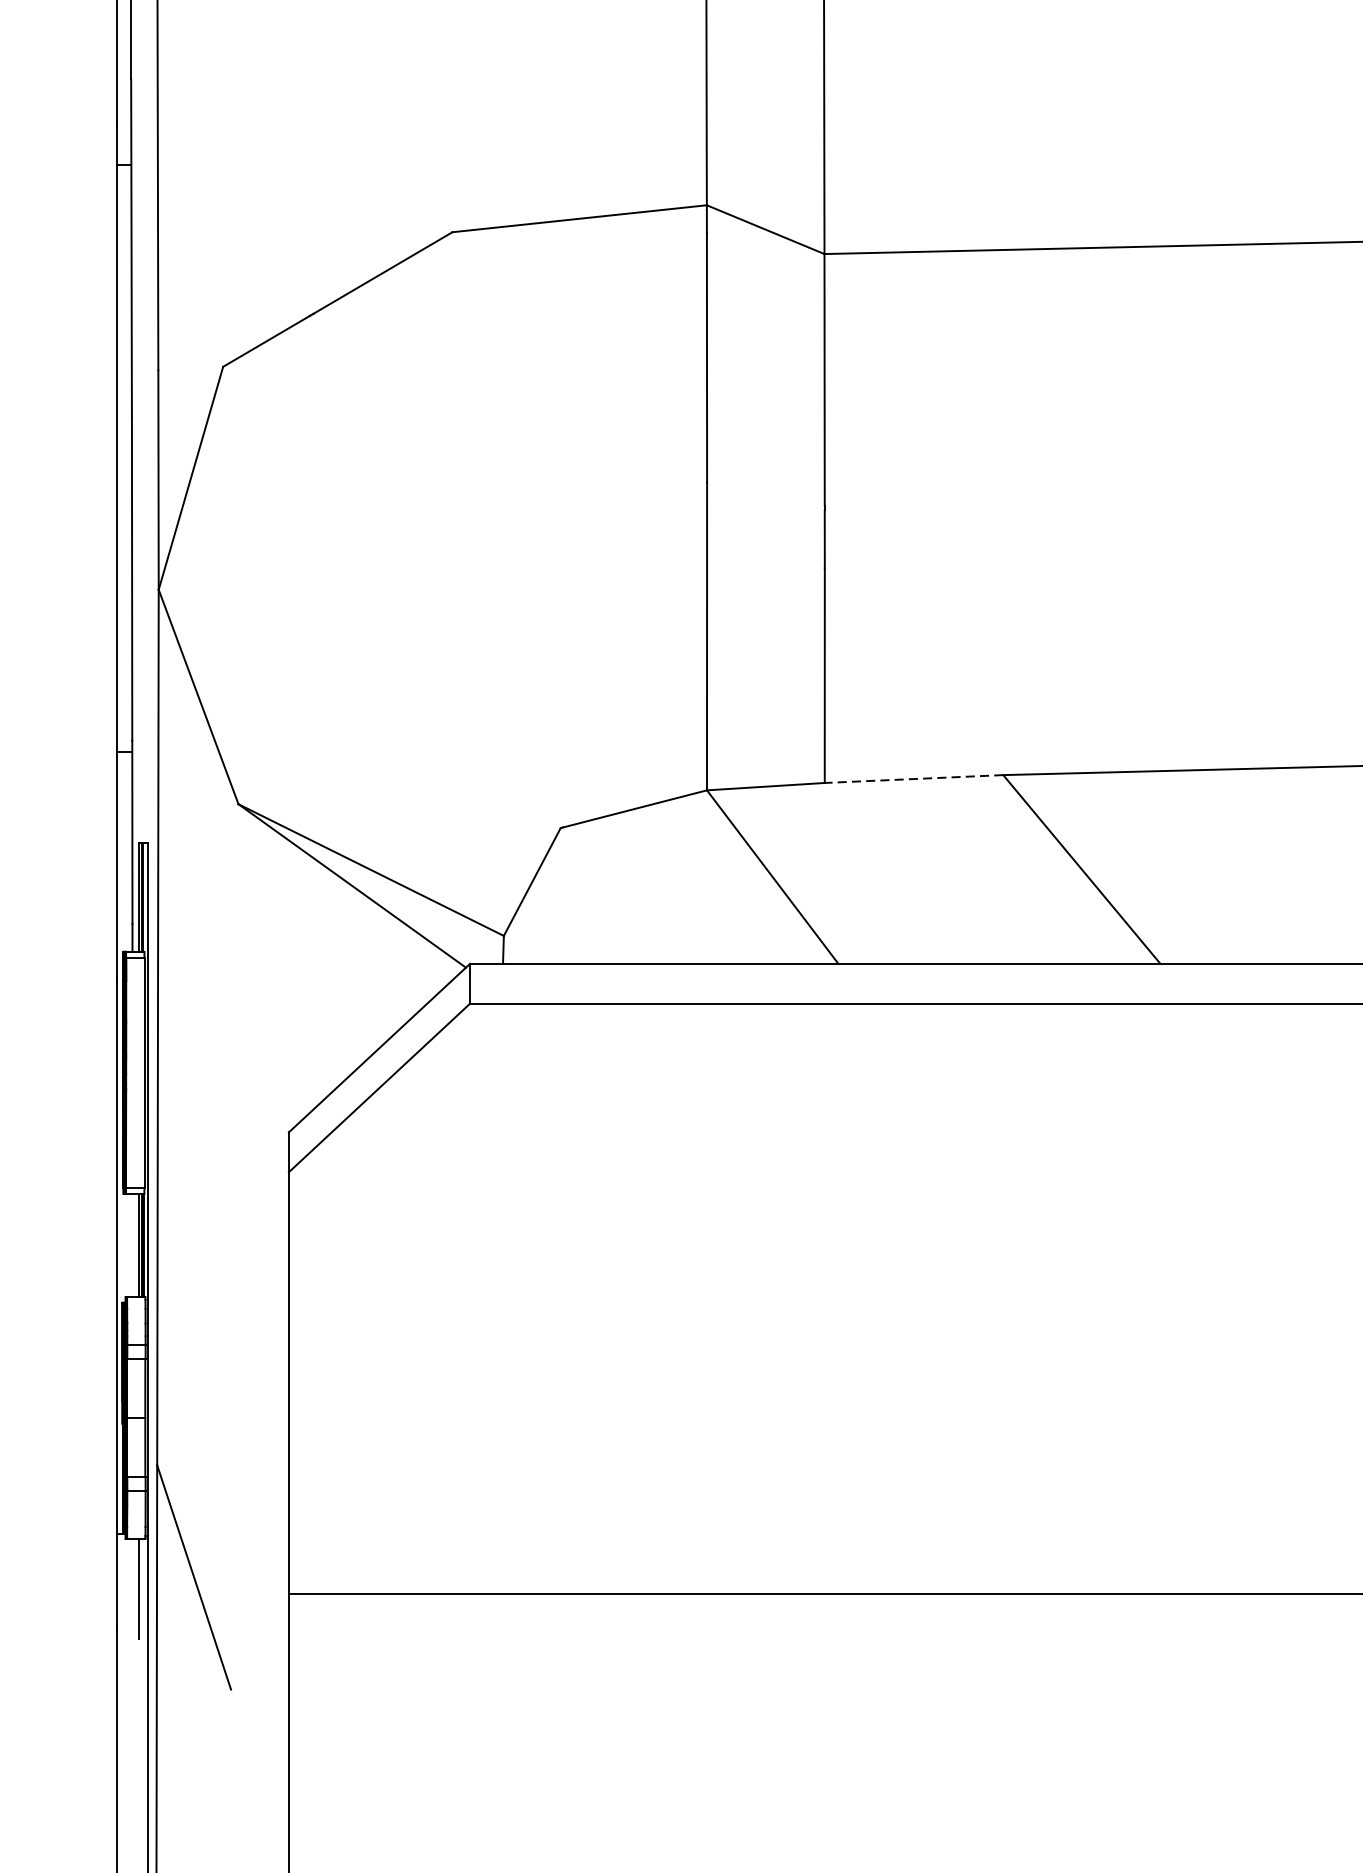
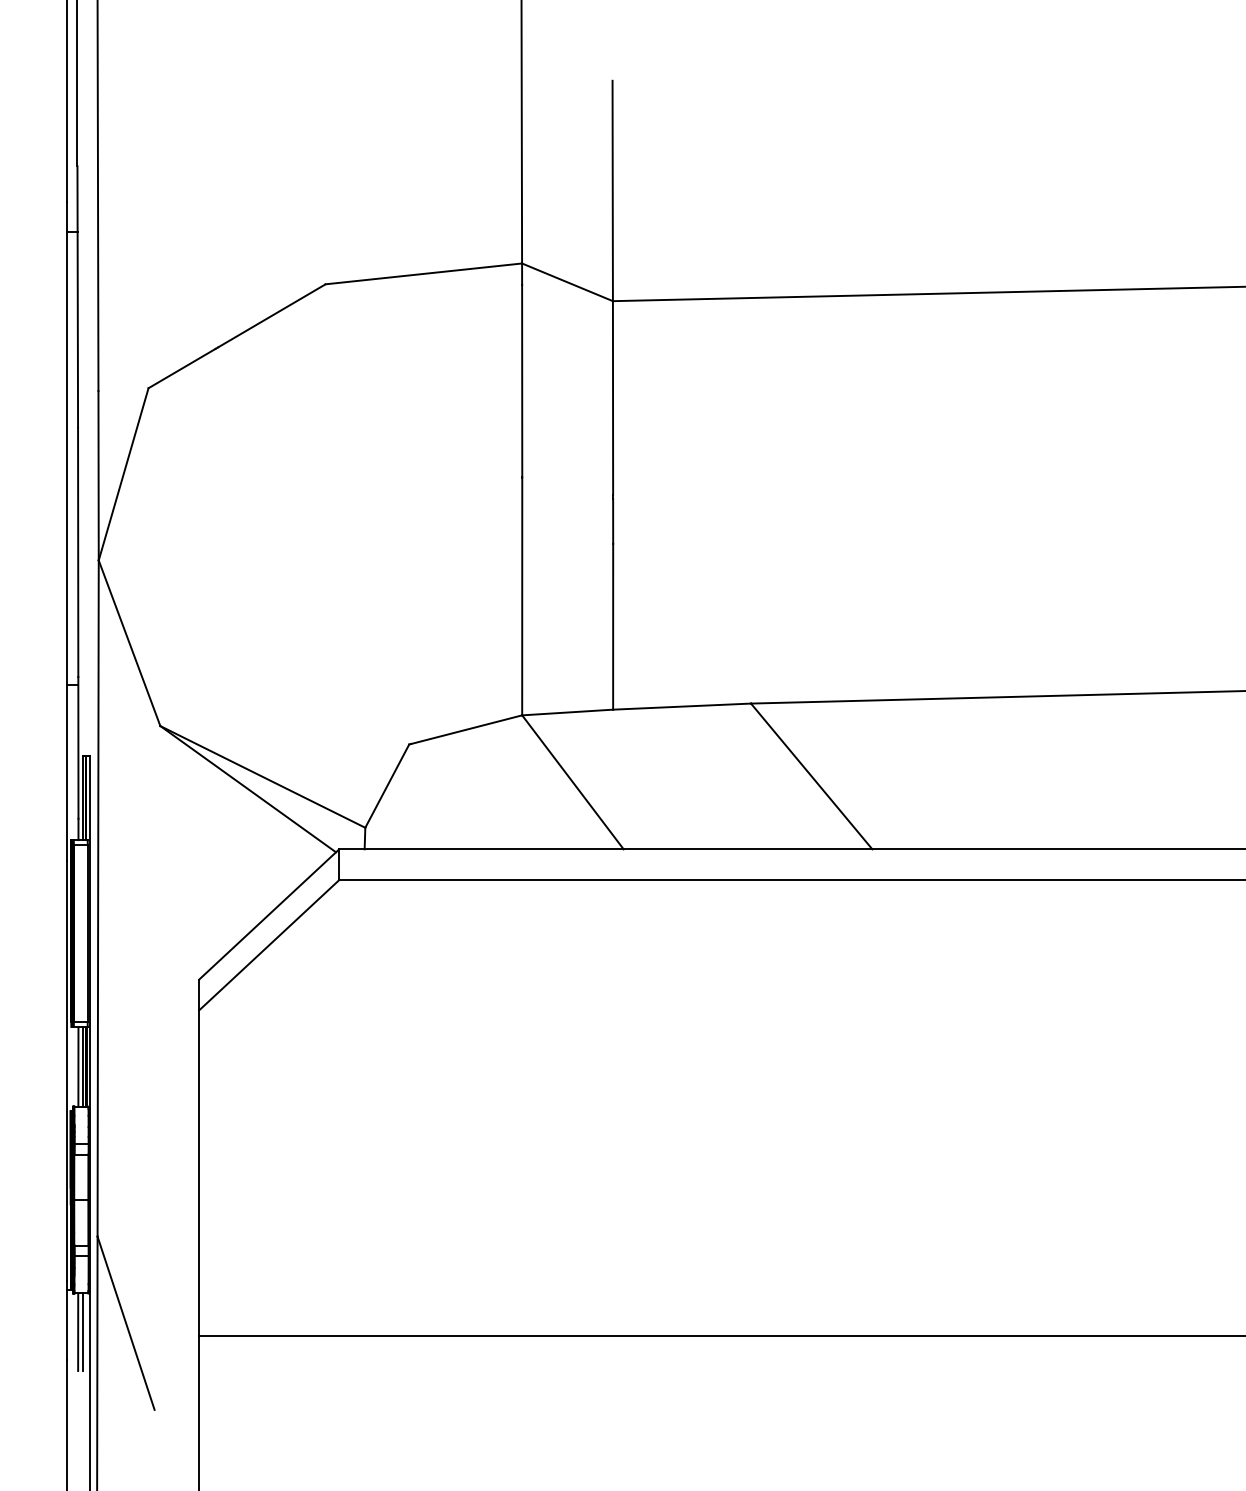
line: (913, 778) -> (681, 706), dashed -> solid
line: (132, 1245) -> (78, 1066), added
line: (132, 1588) -> (78, 1331), added

